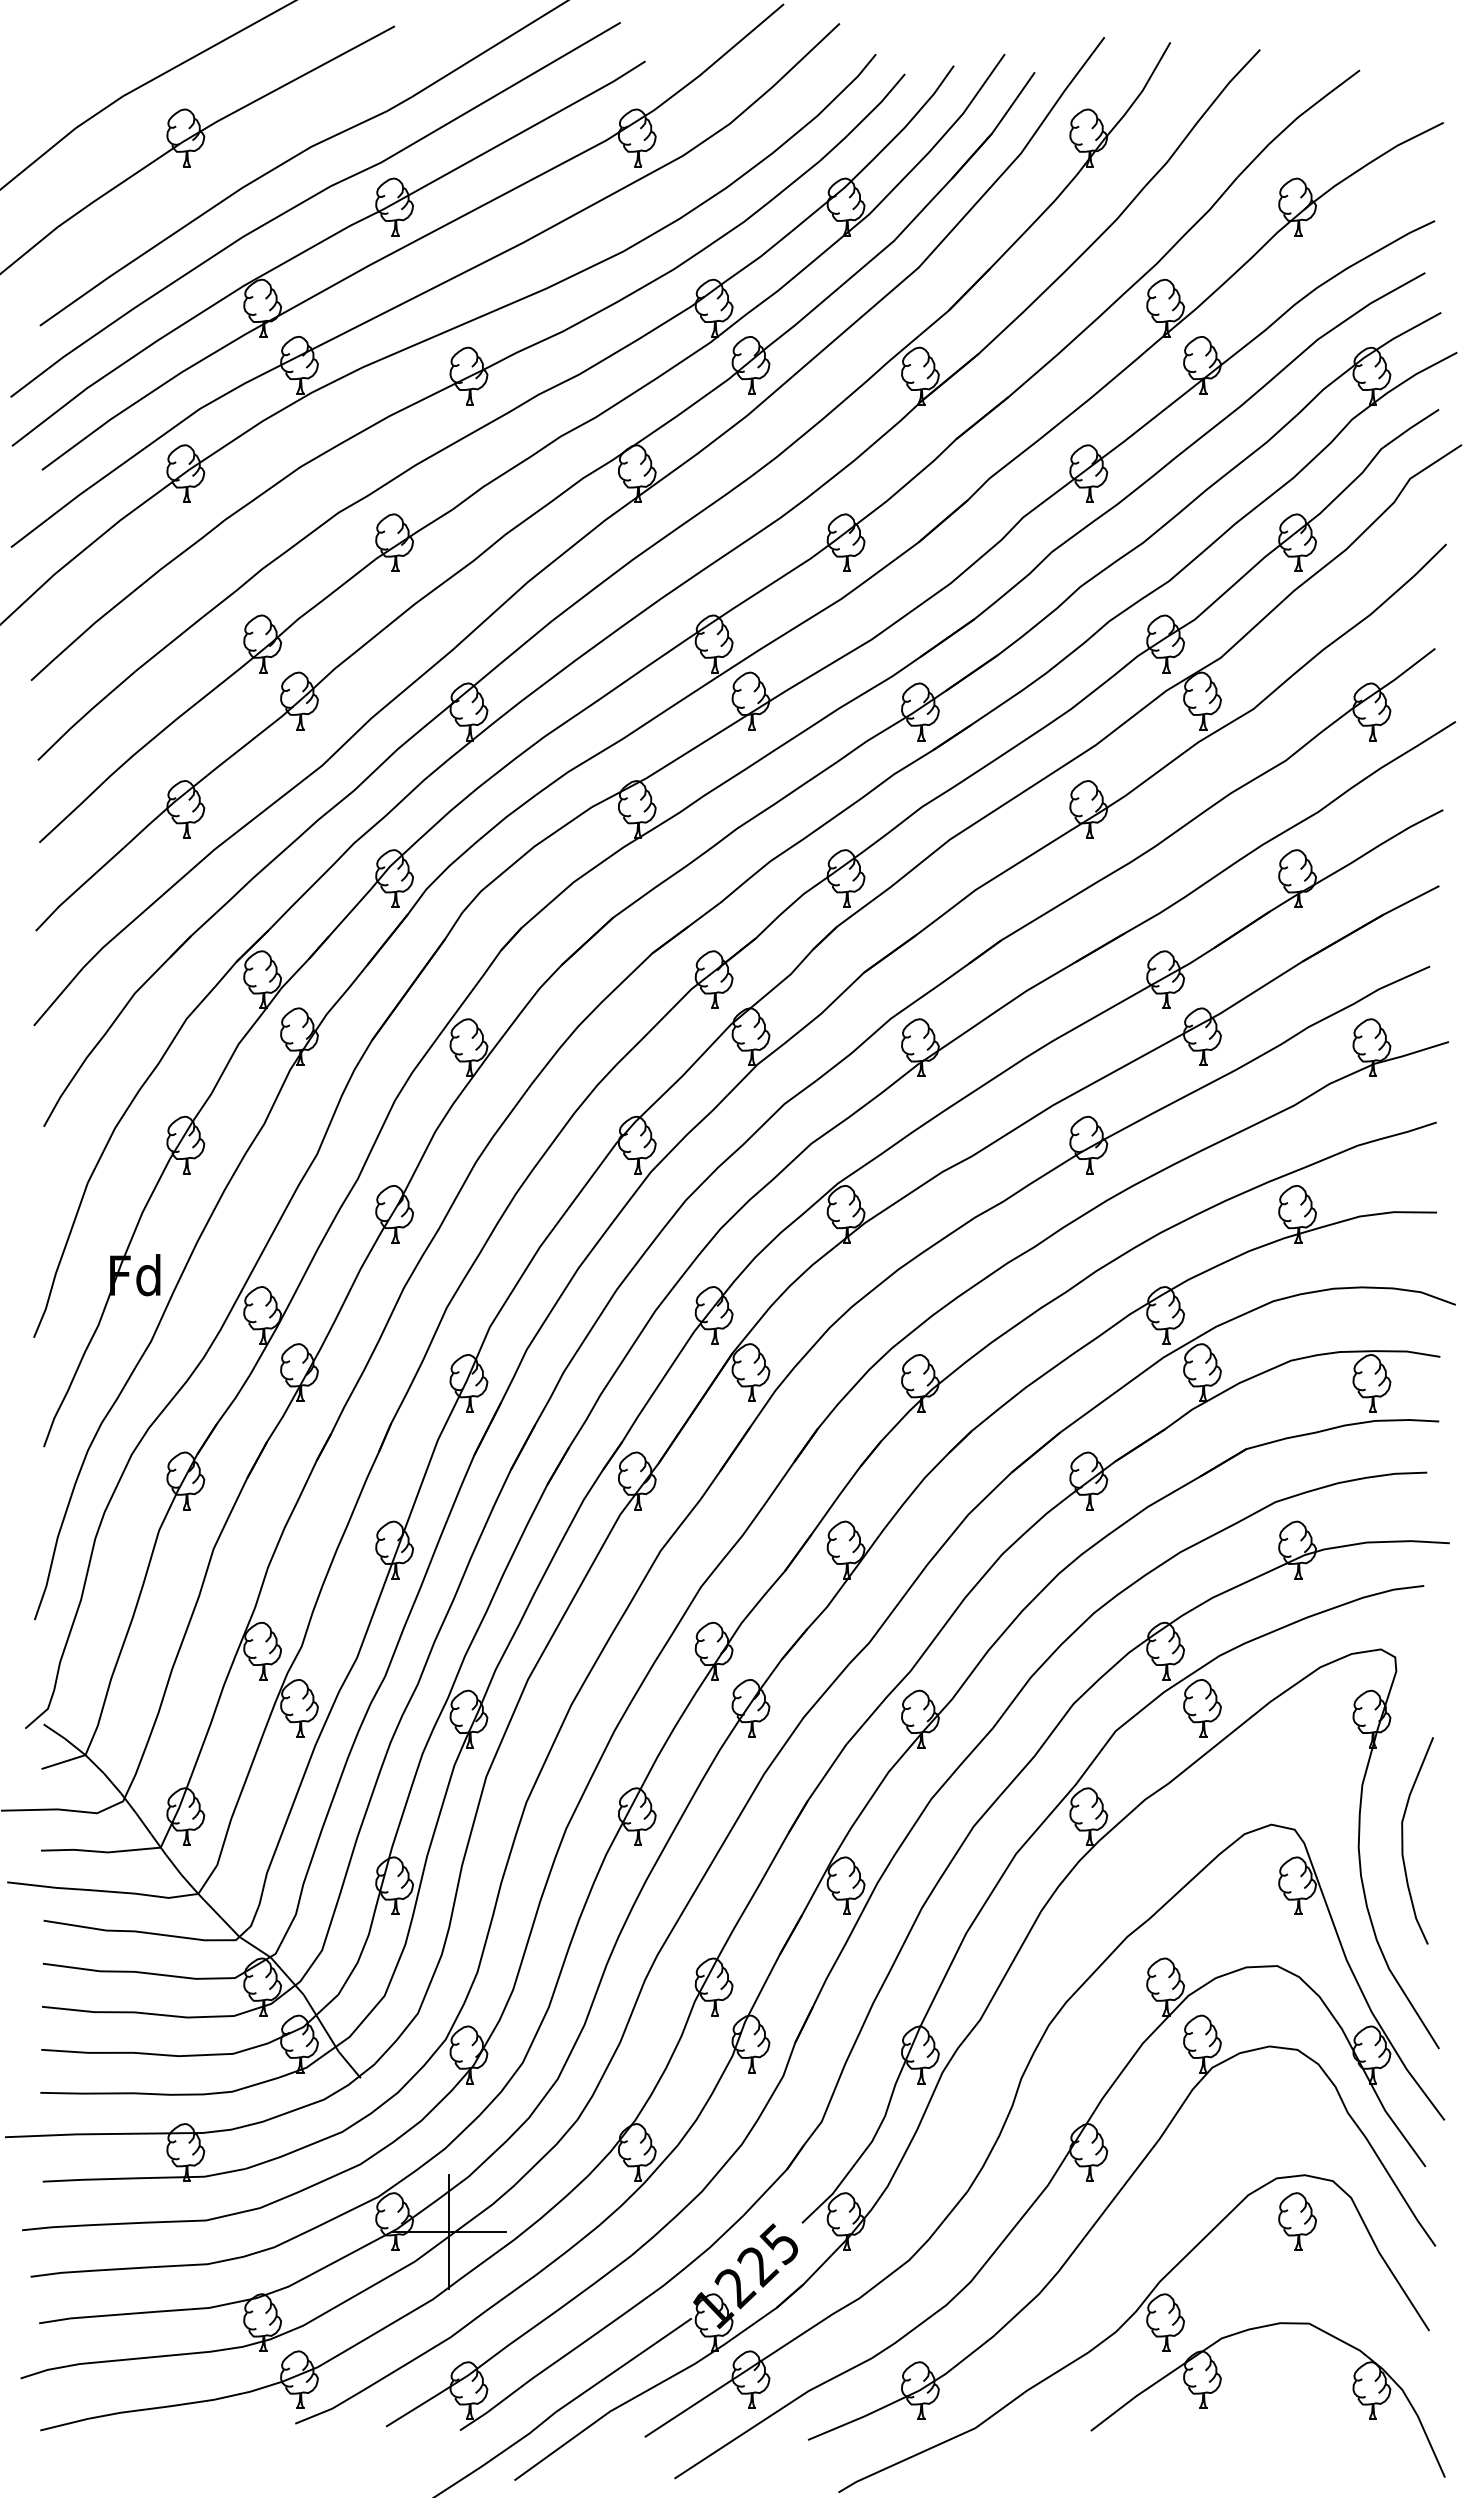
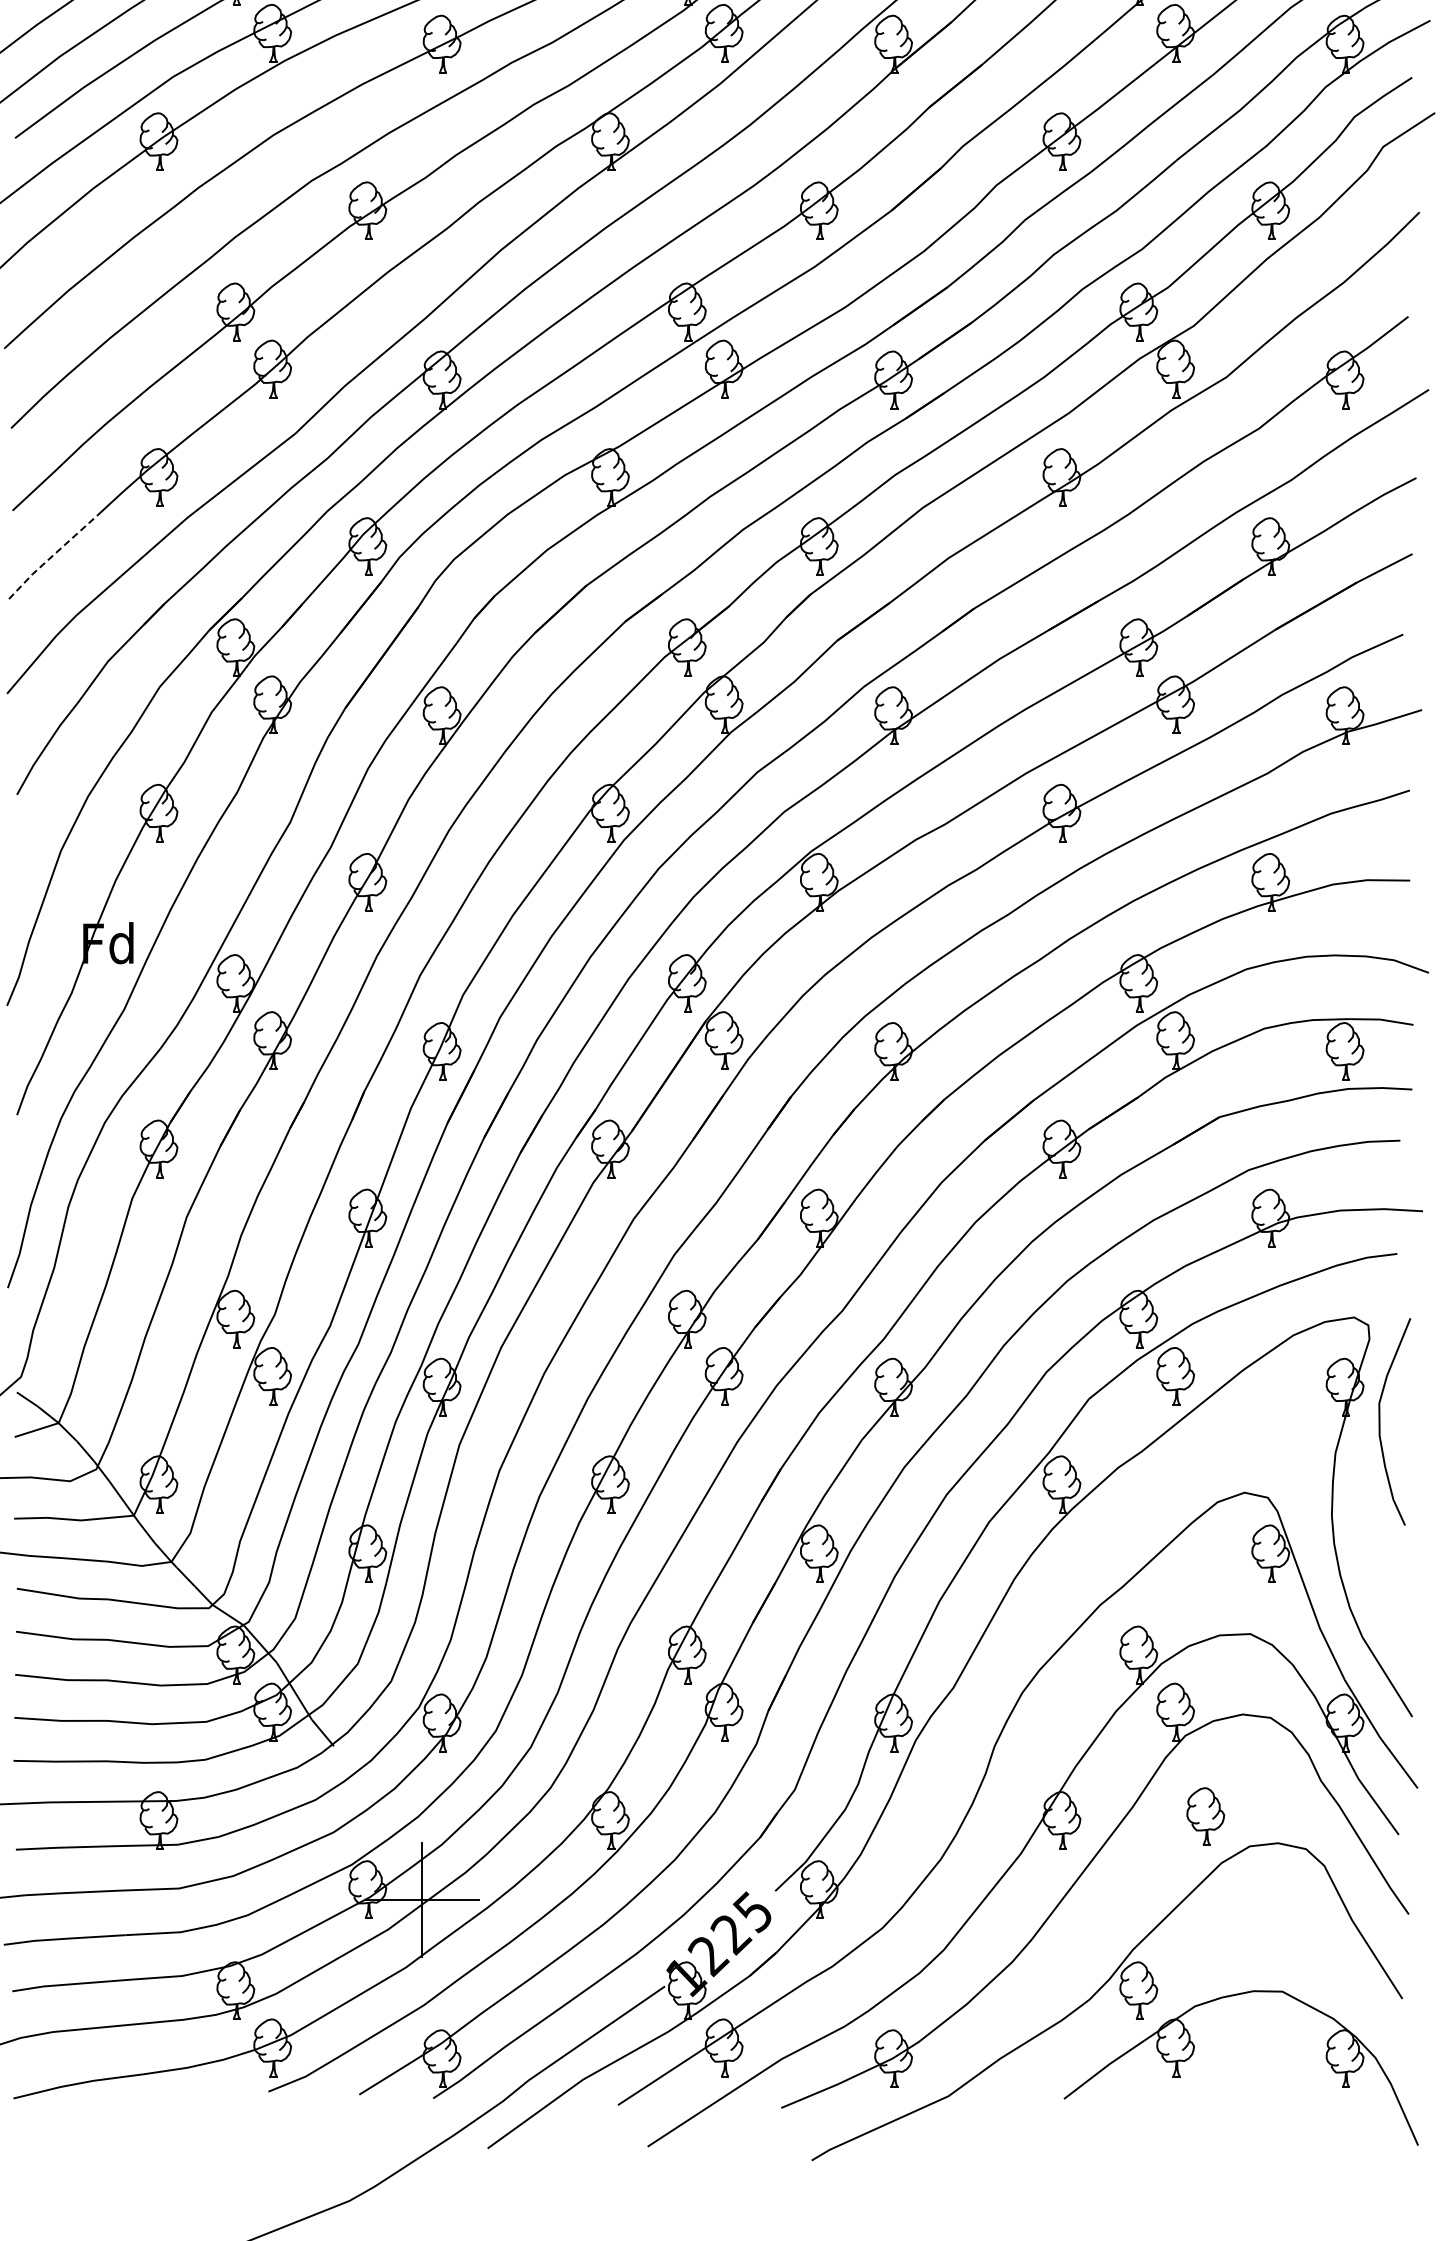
line: (79, 888) -> (52, 556), solid -> dashed
curve: (1403, 1840) -> (1380, 1421), moved
part: (1297, 2221) -> (1205, 1816), moved

